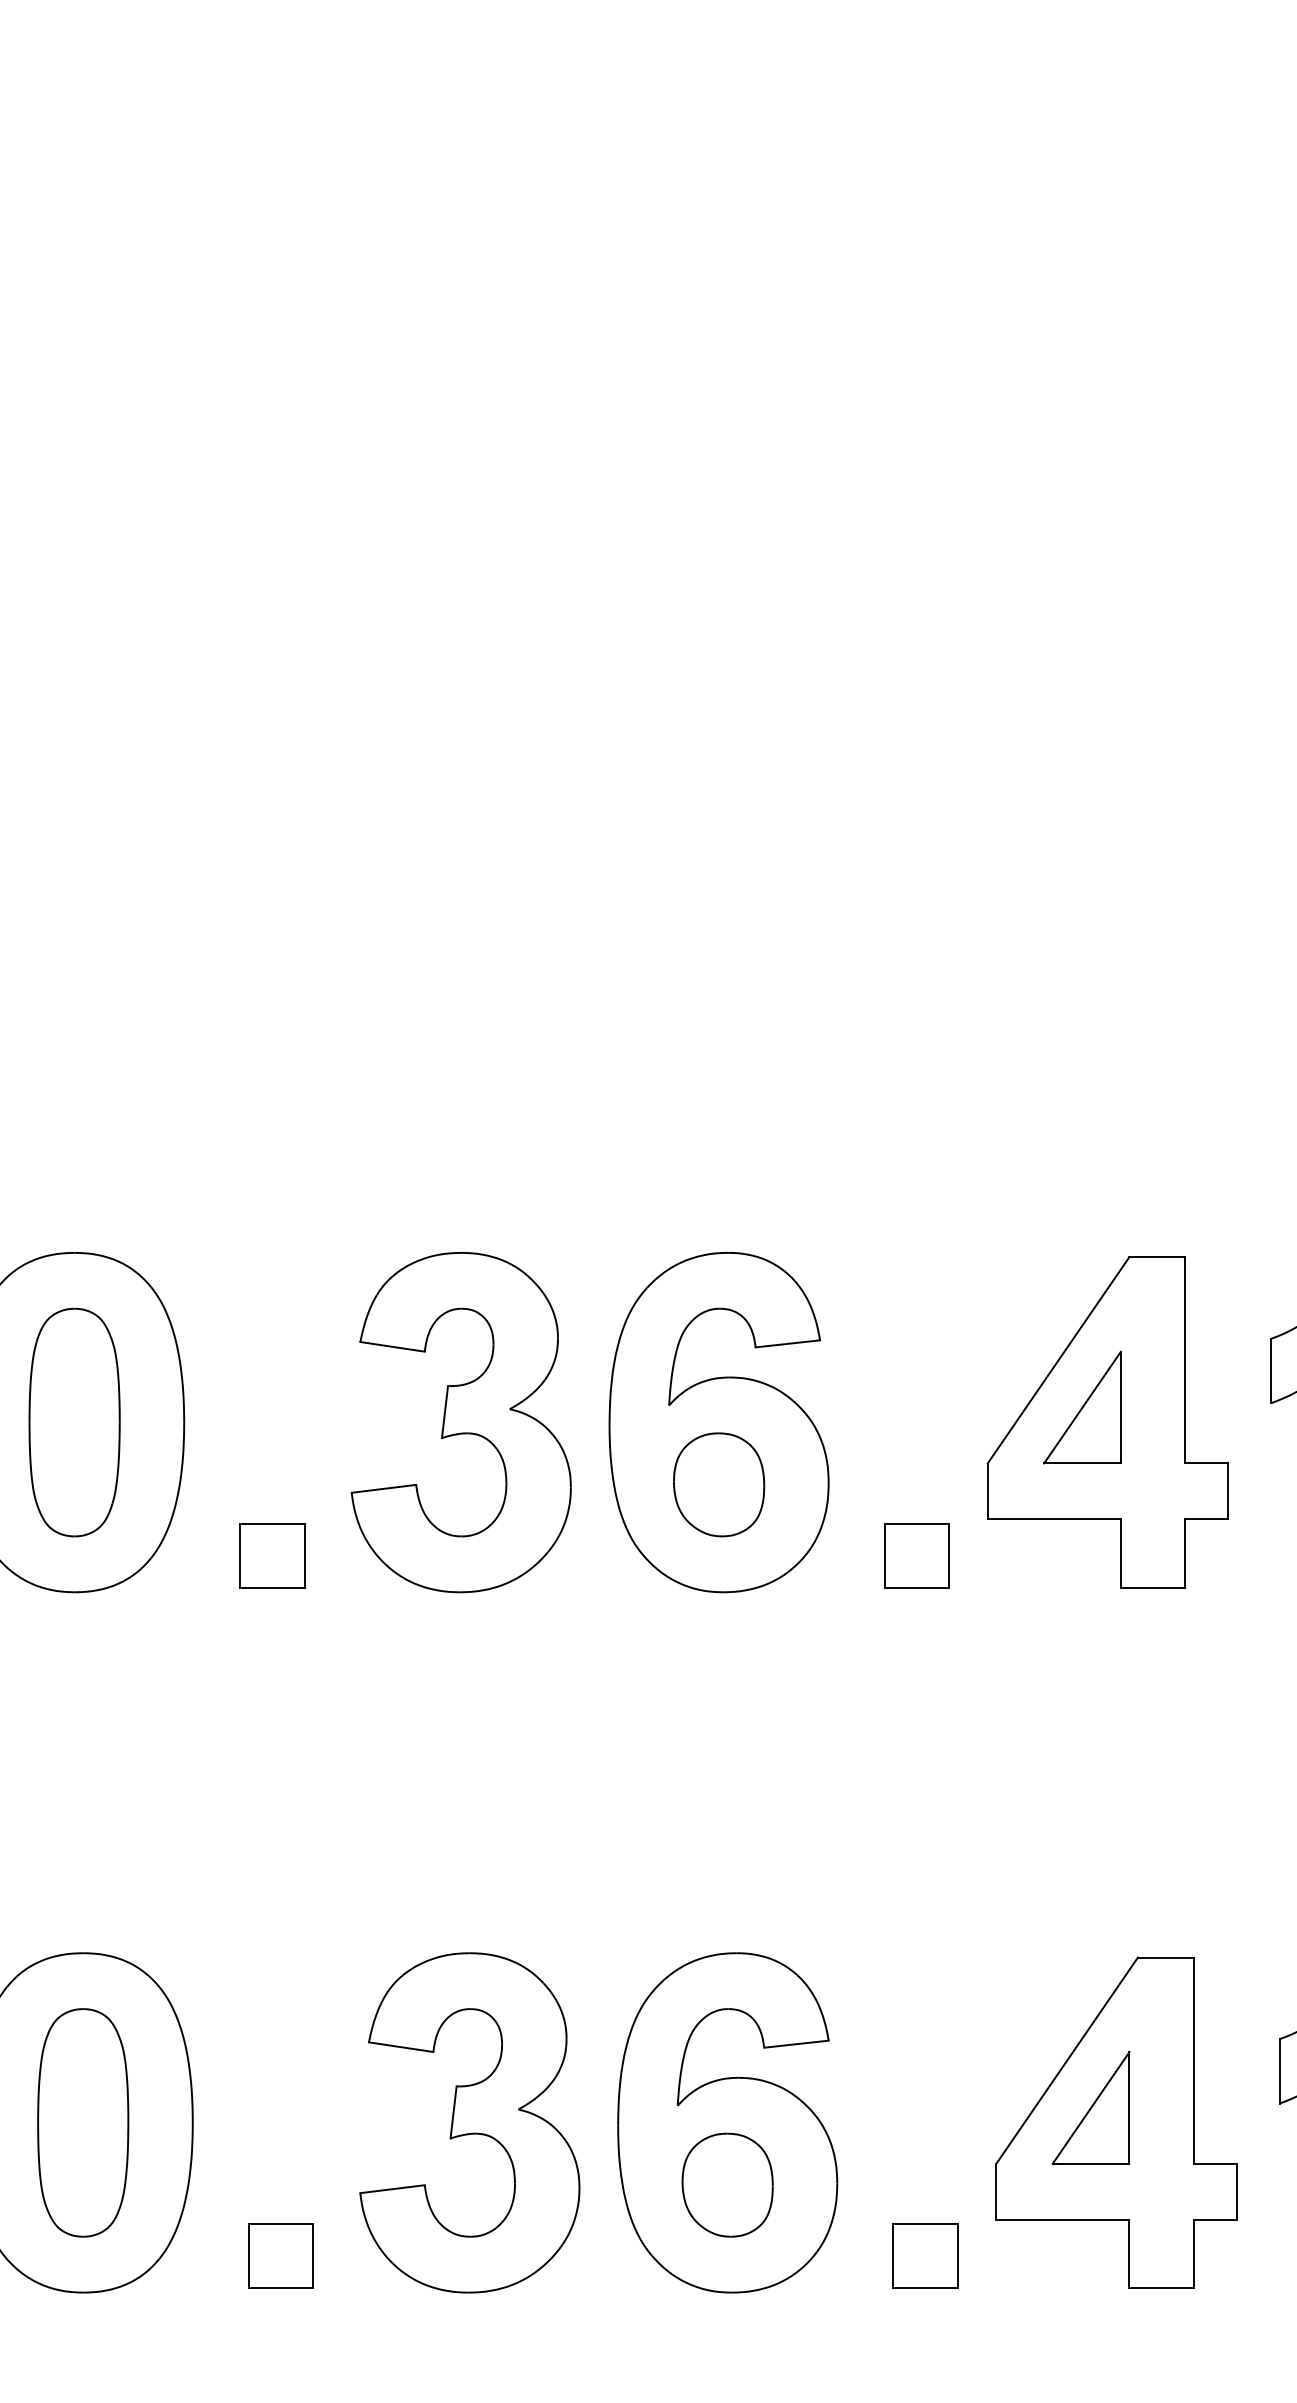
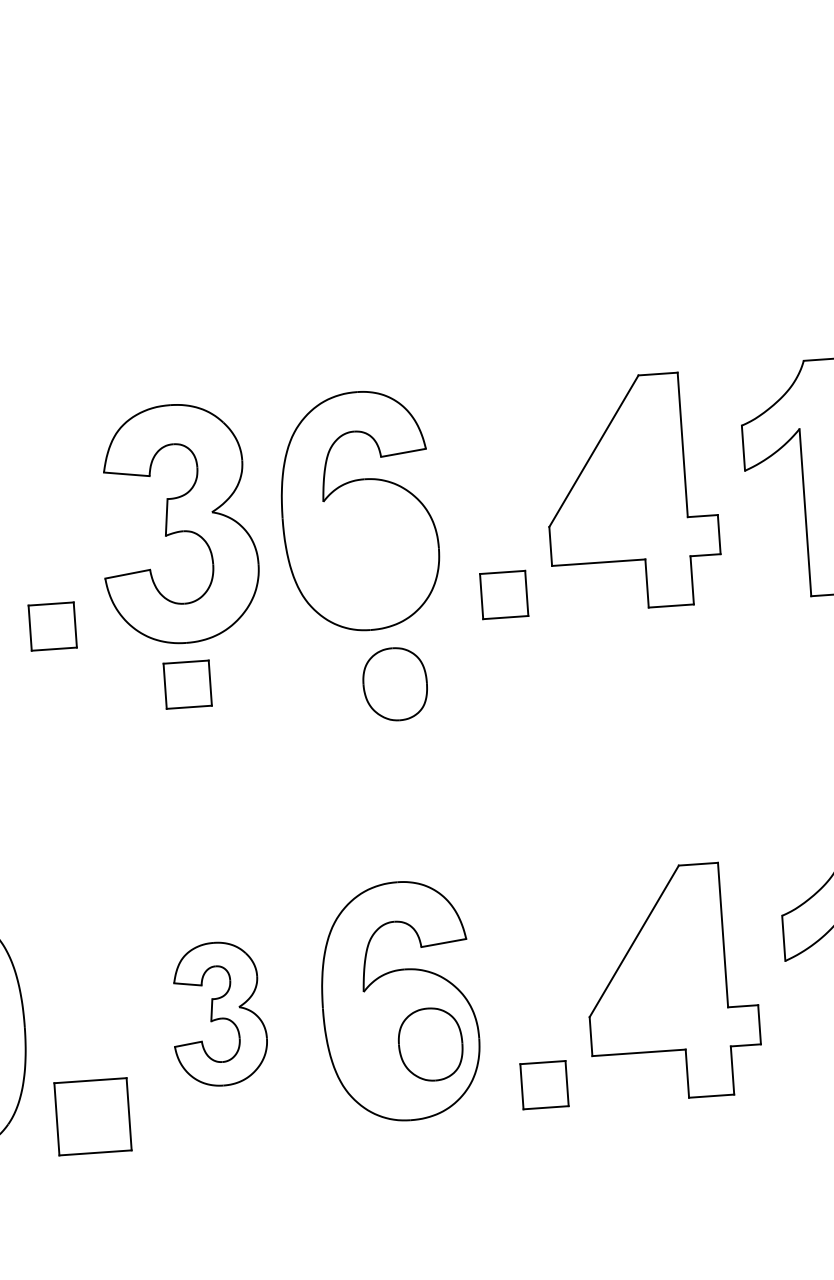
part: (1082, 1407) -> (613, 483), removed
part: (719, 1484) -> (395, 684), moved
part: (458, 1651) -> (187, 684), added
part: (1090, 2107) -> (652, 972), removed
part: (469, 2122) -> (218, 1013), size x0.6
part: (727, 2184) -> (430, 1044), moved
part: (280, 2255) -> (92, 1116), size x1.6

